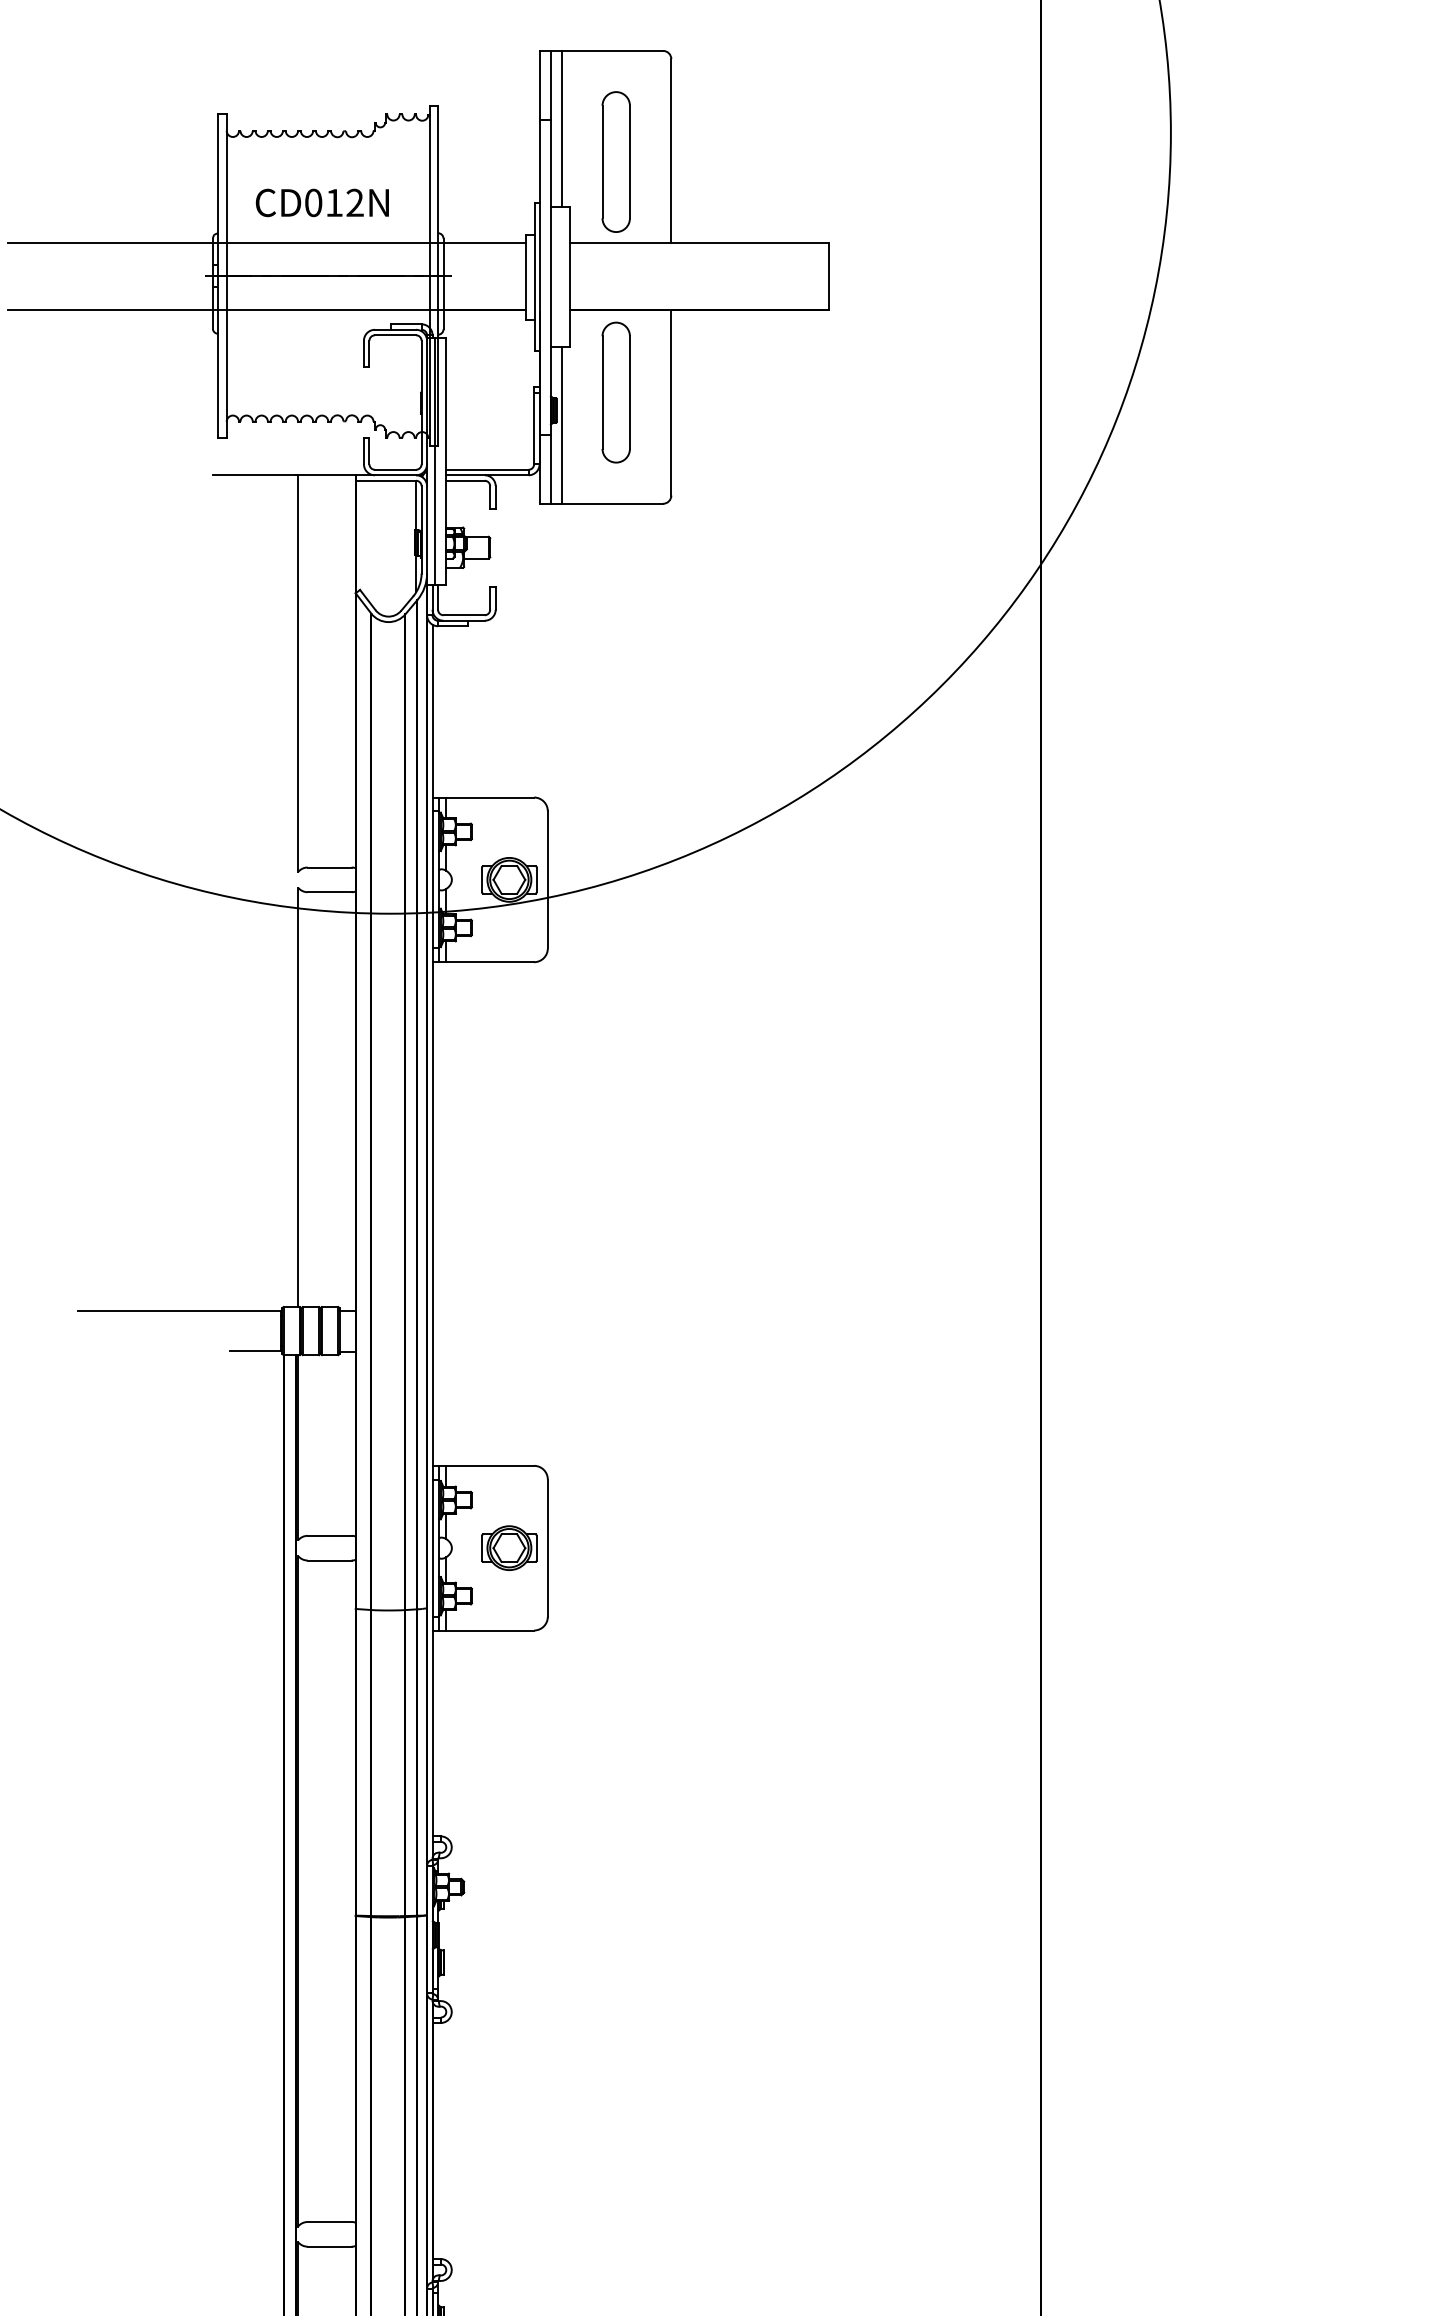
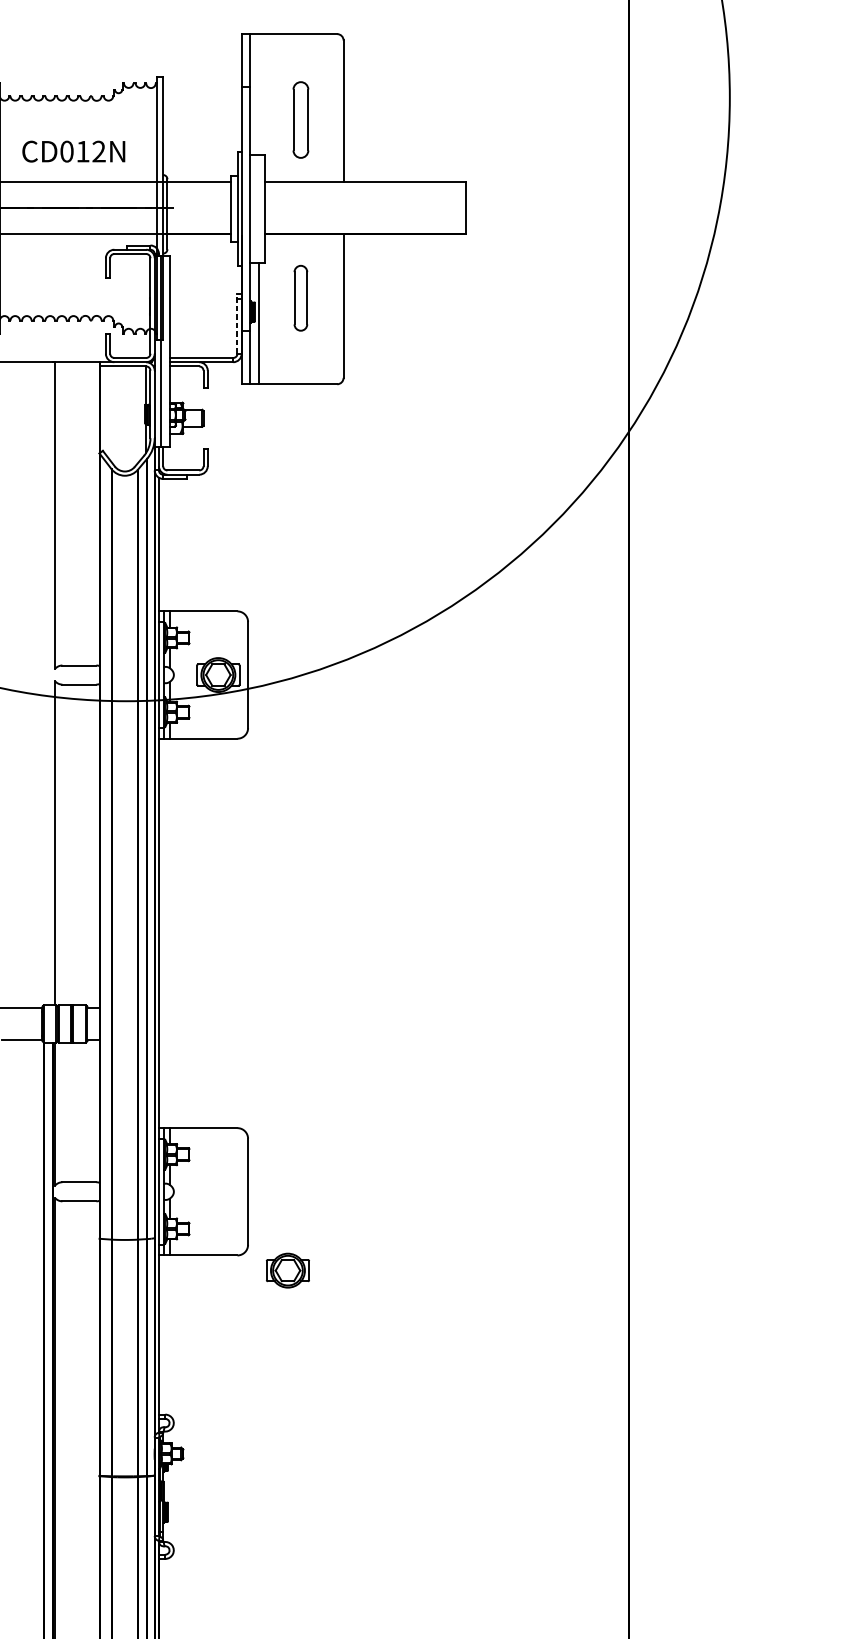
line: (561, 128) -> (258, 94), removed
part: (615, 161) -> (300, 119), size x0.7
part: (615, 392) -> (300, 298), size x0.6
line: (534, 425) -> (237, 323), solid -> dashed
part: (509, 1547) -> (288, 1270), moved

